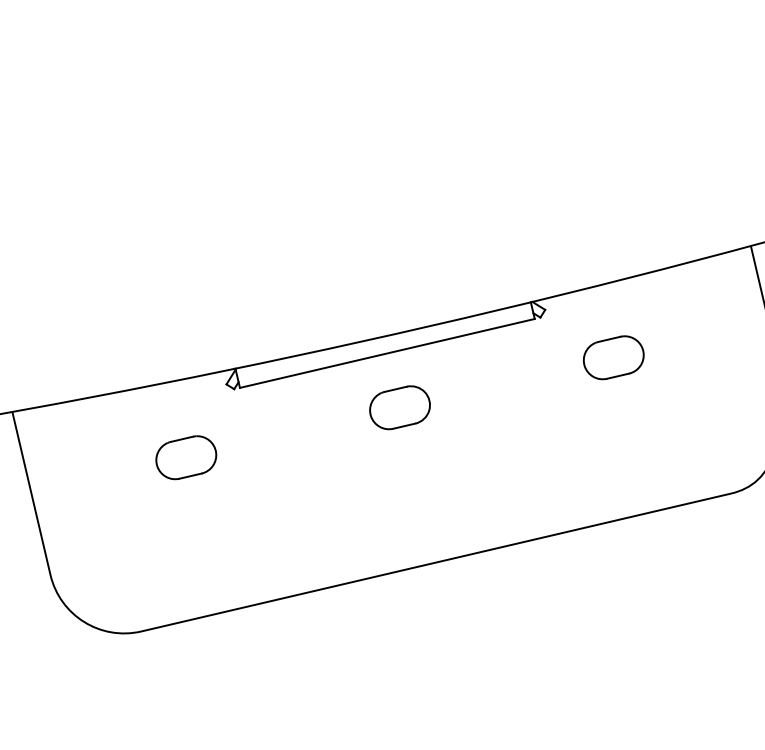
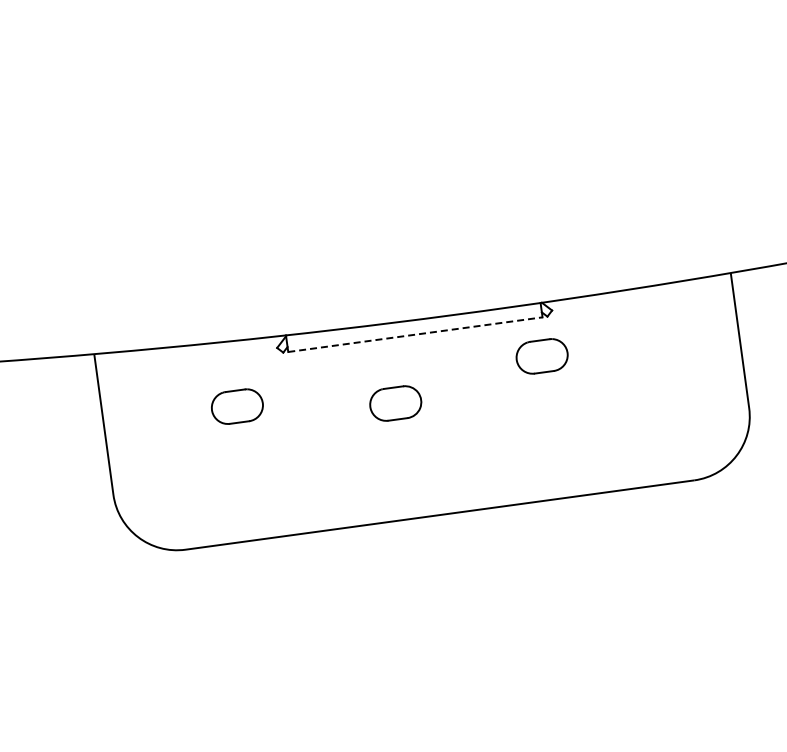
line: (387, 353) -> (415, 334), solid -> dashed
part: (613, 357) -> (541, 356), moved
part: (399, 407) -> (395, 403), moved

